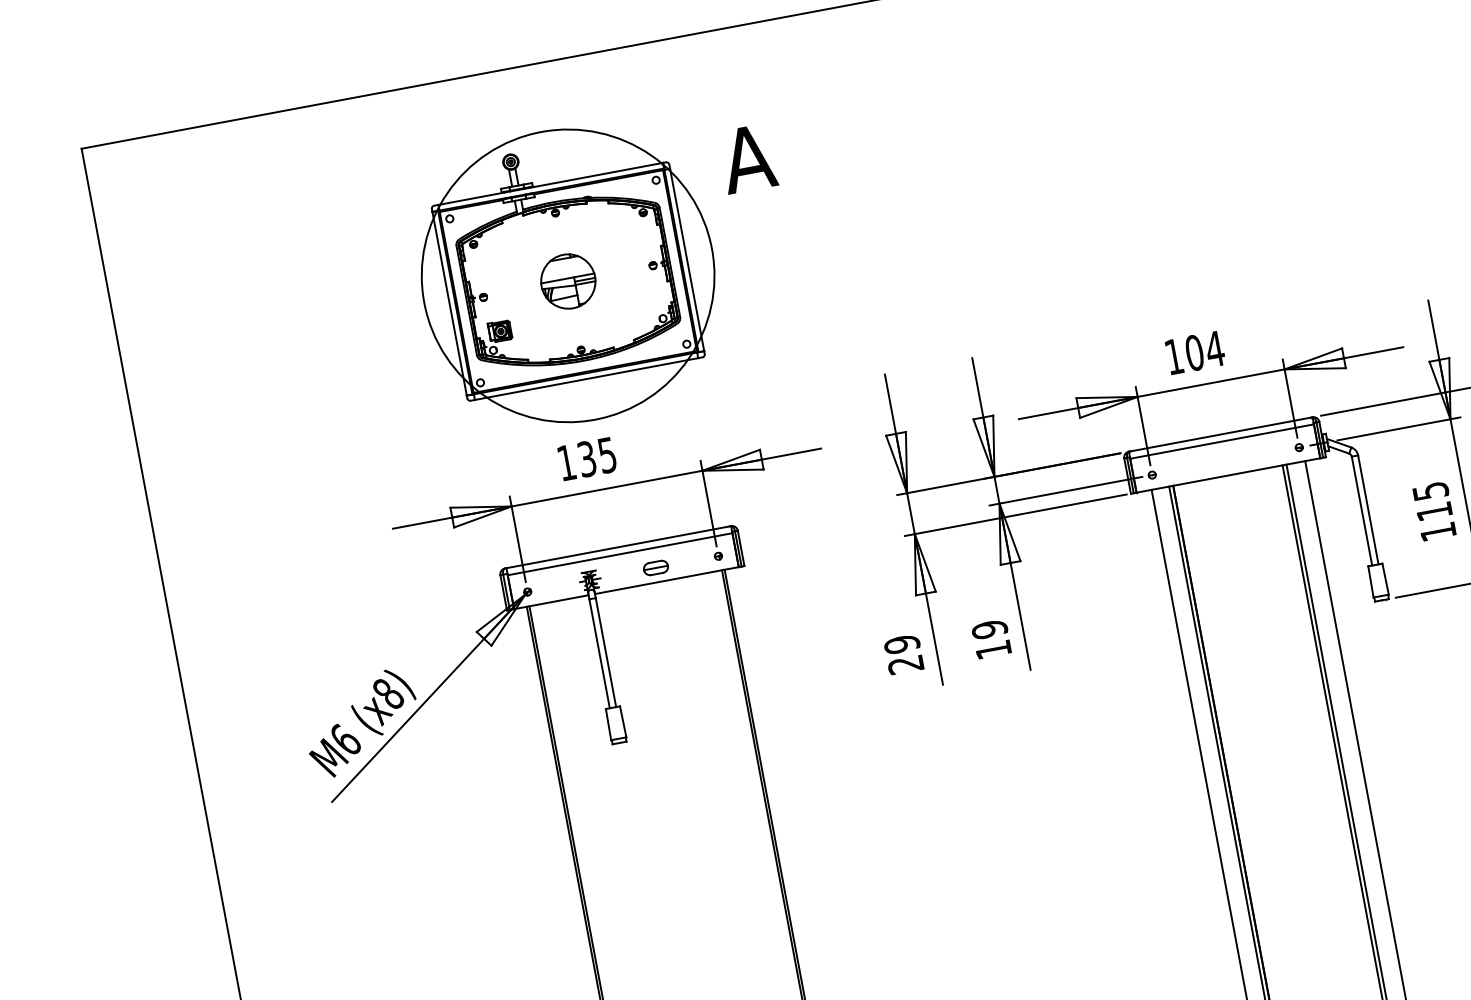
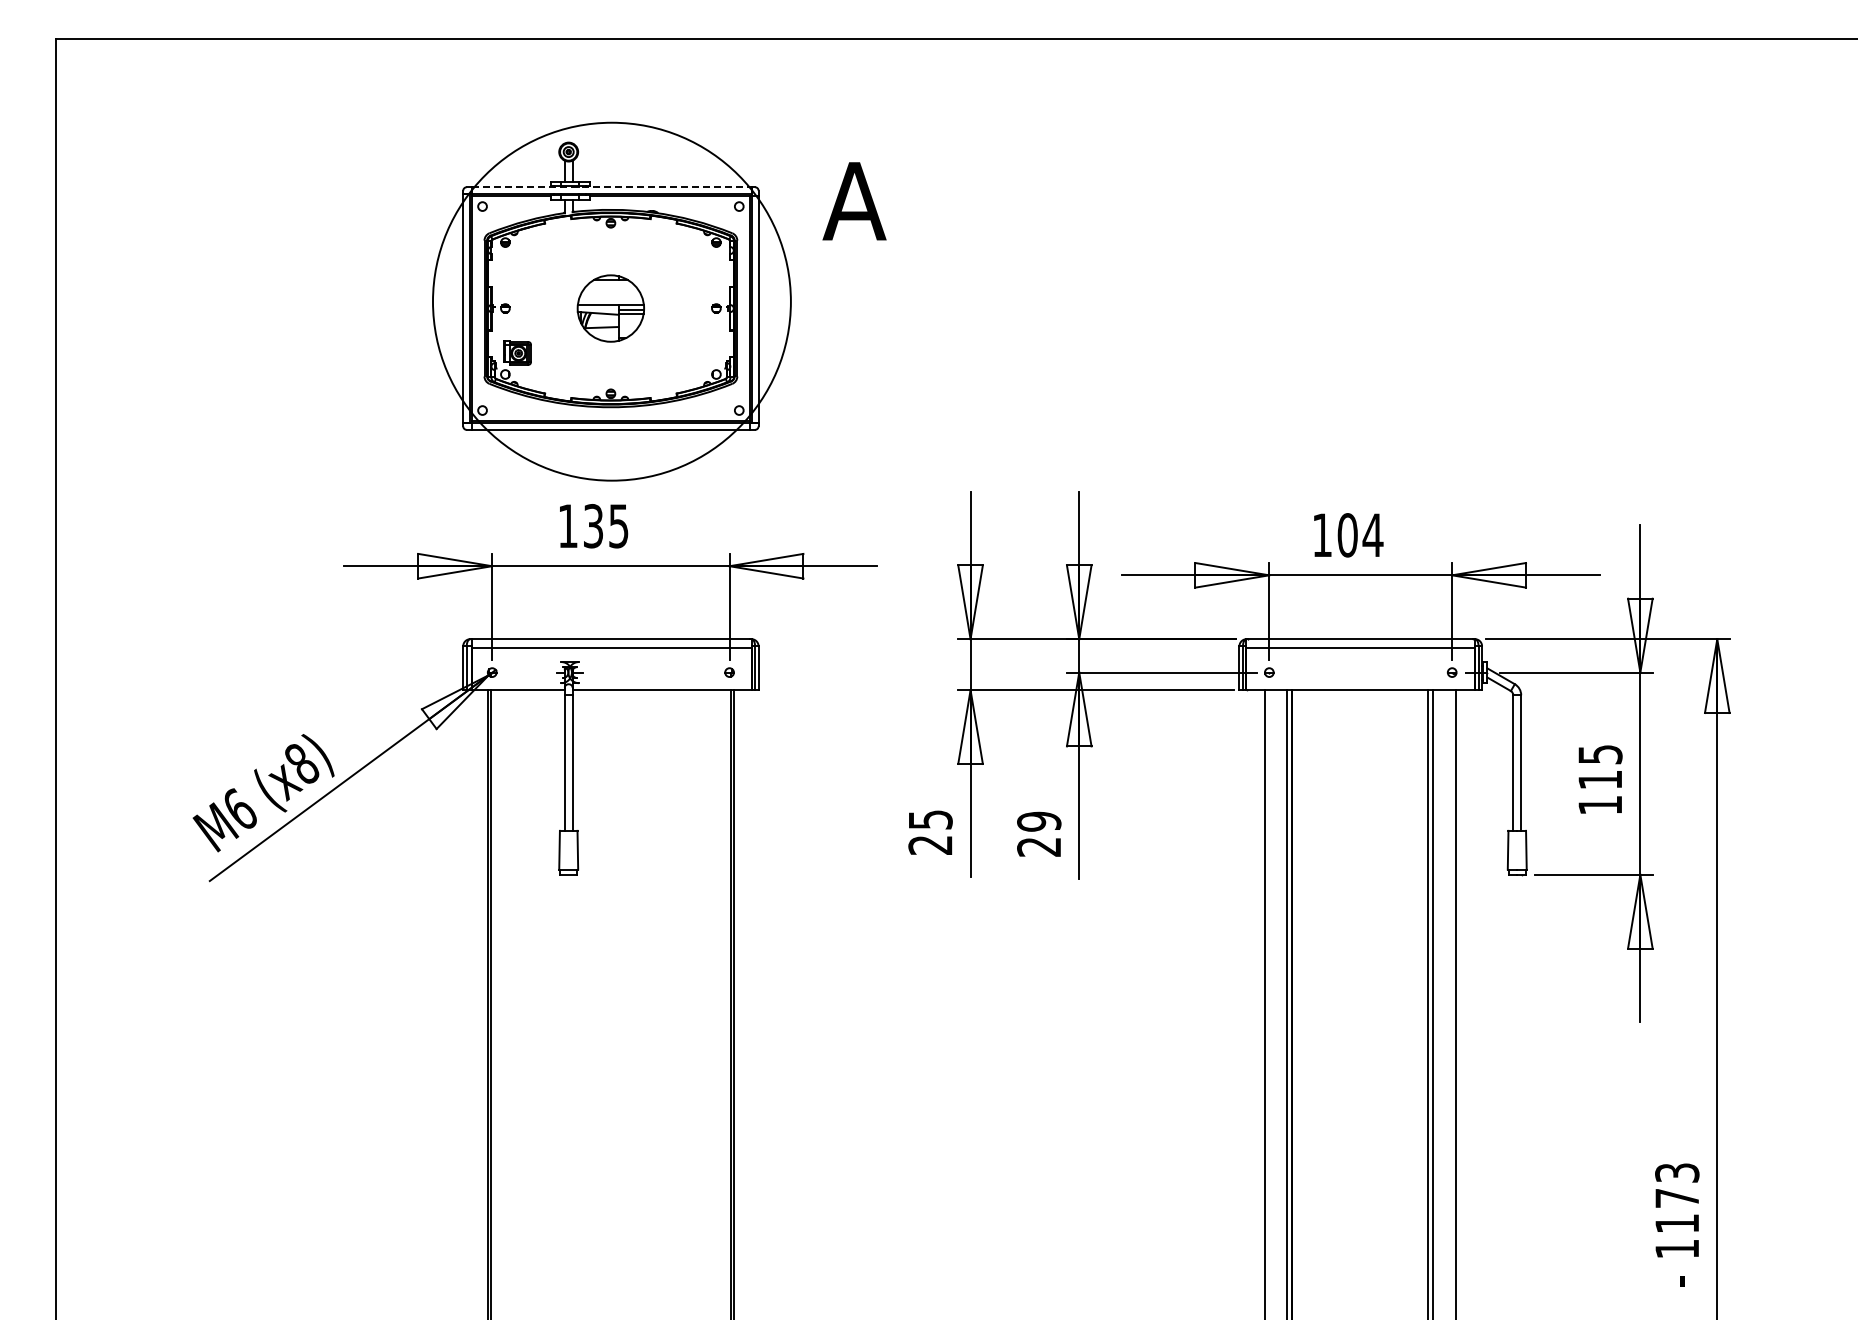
line: (550, 184) -> (611, 187), solid -> dashed
part: (655, 567) -> (651, 672), removed
text: (902, 644) -> (930, 819), 29 -> 25
text: (993, 650) -> (1038, 847), 19 -> 29

